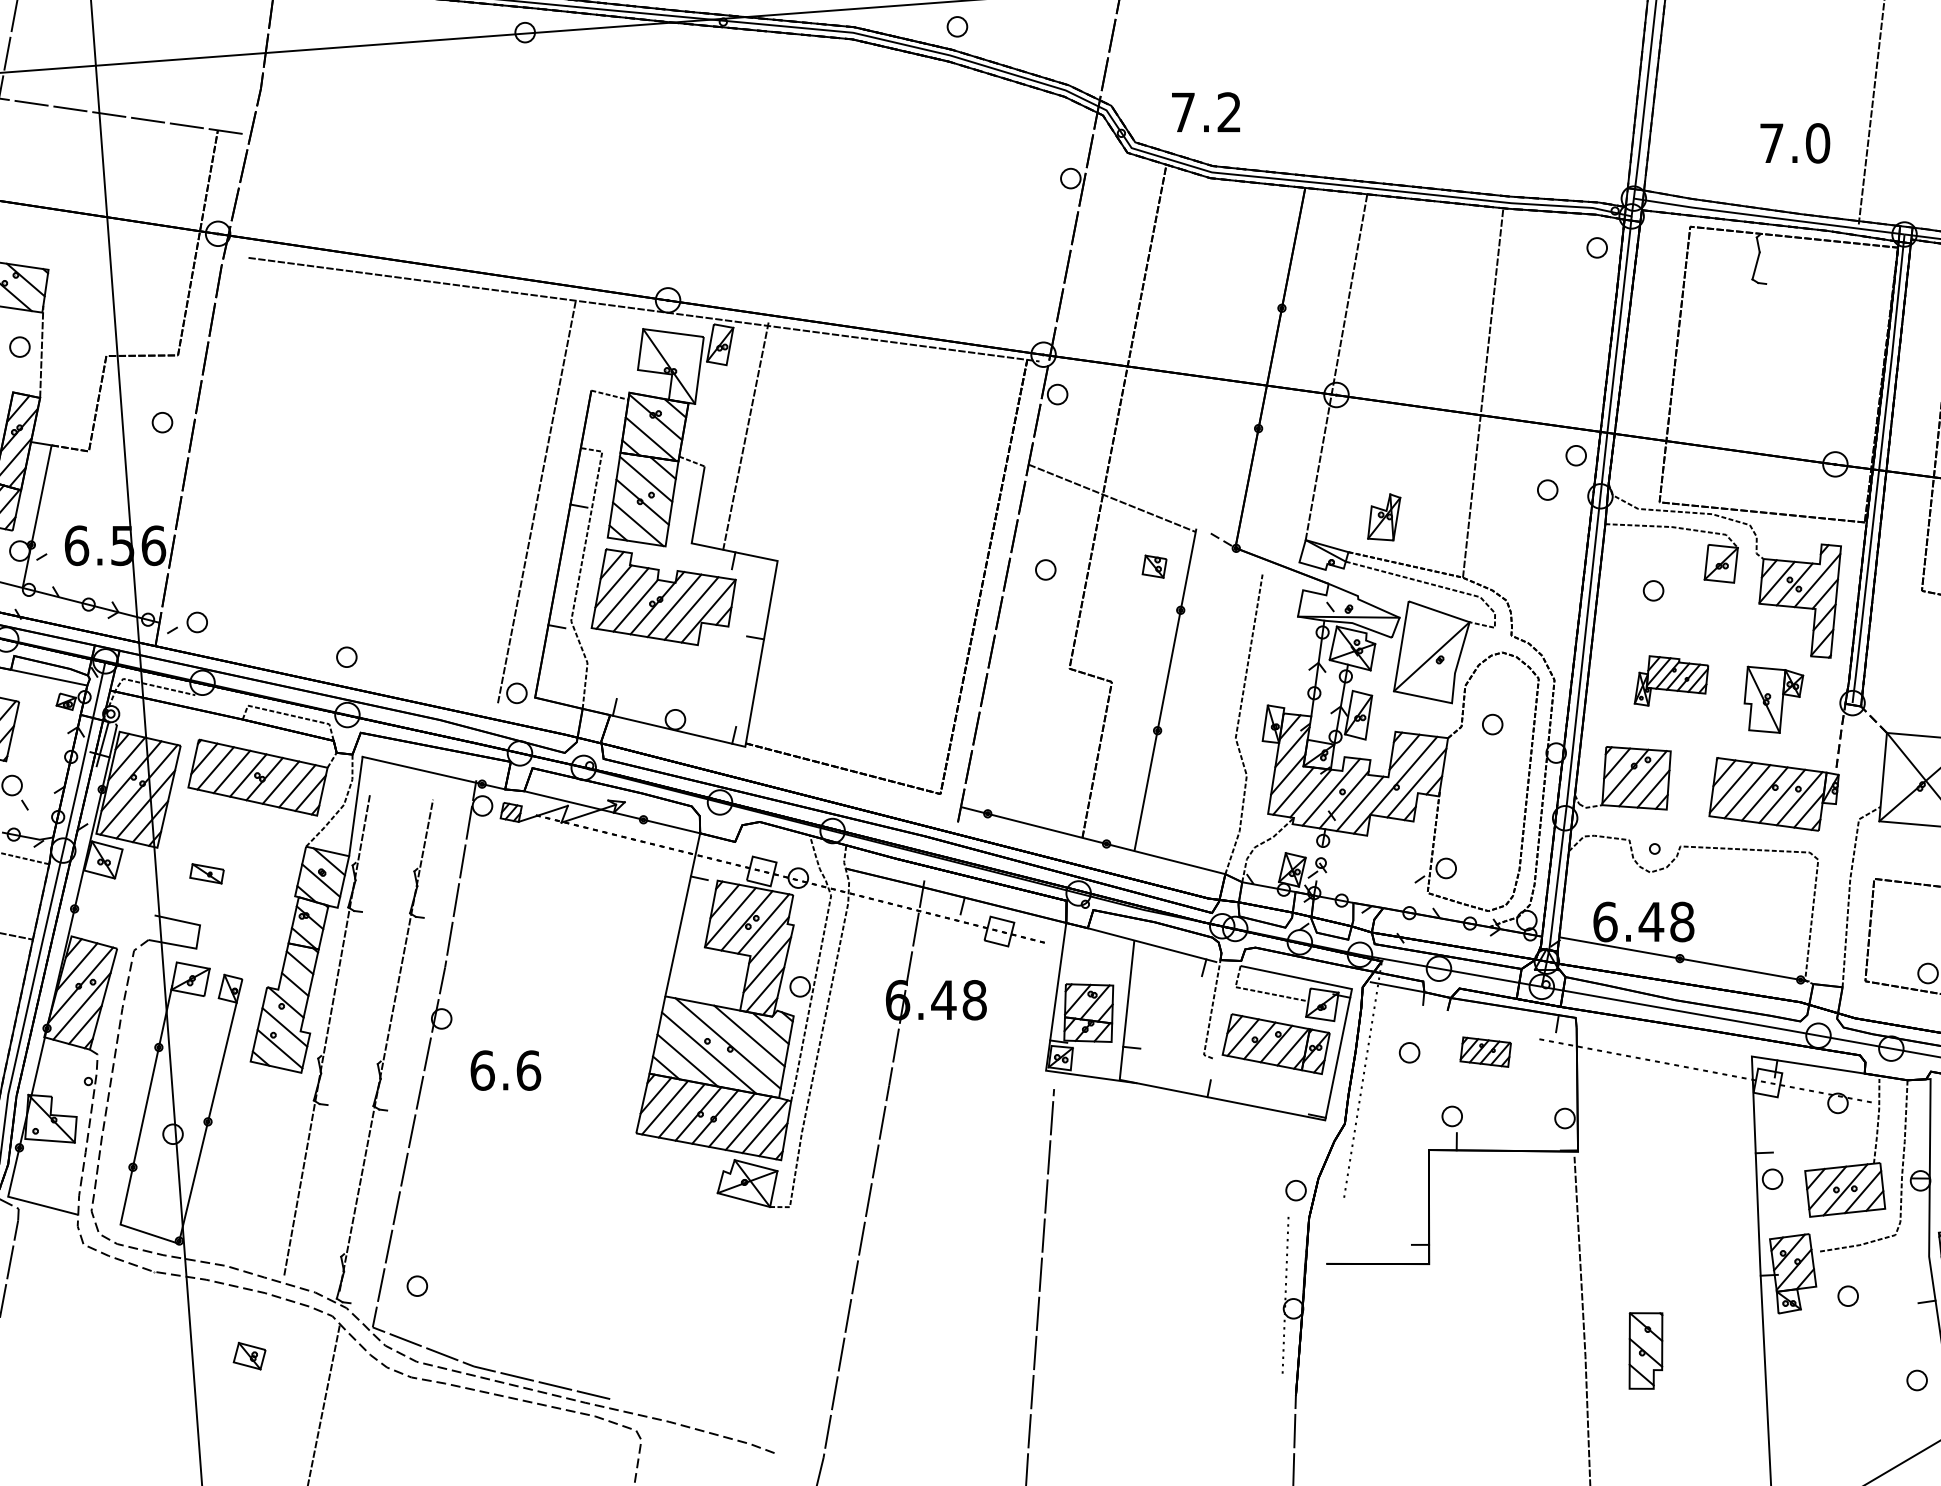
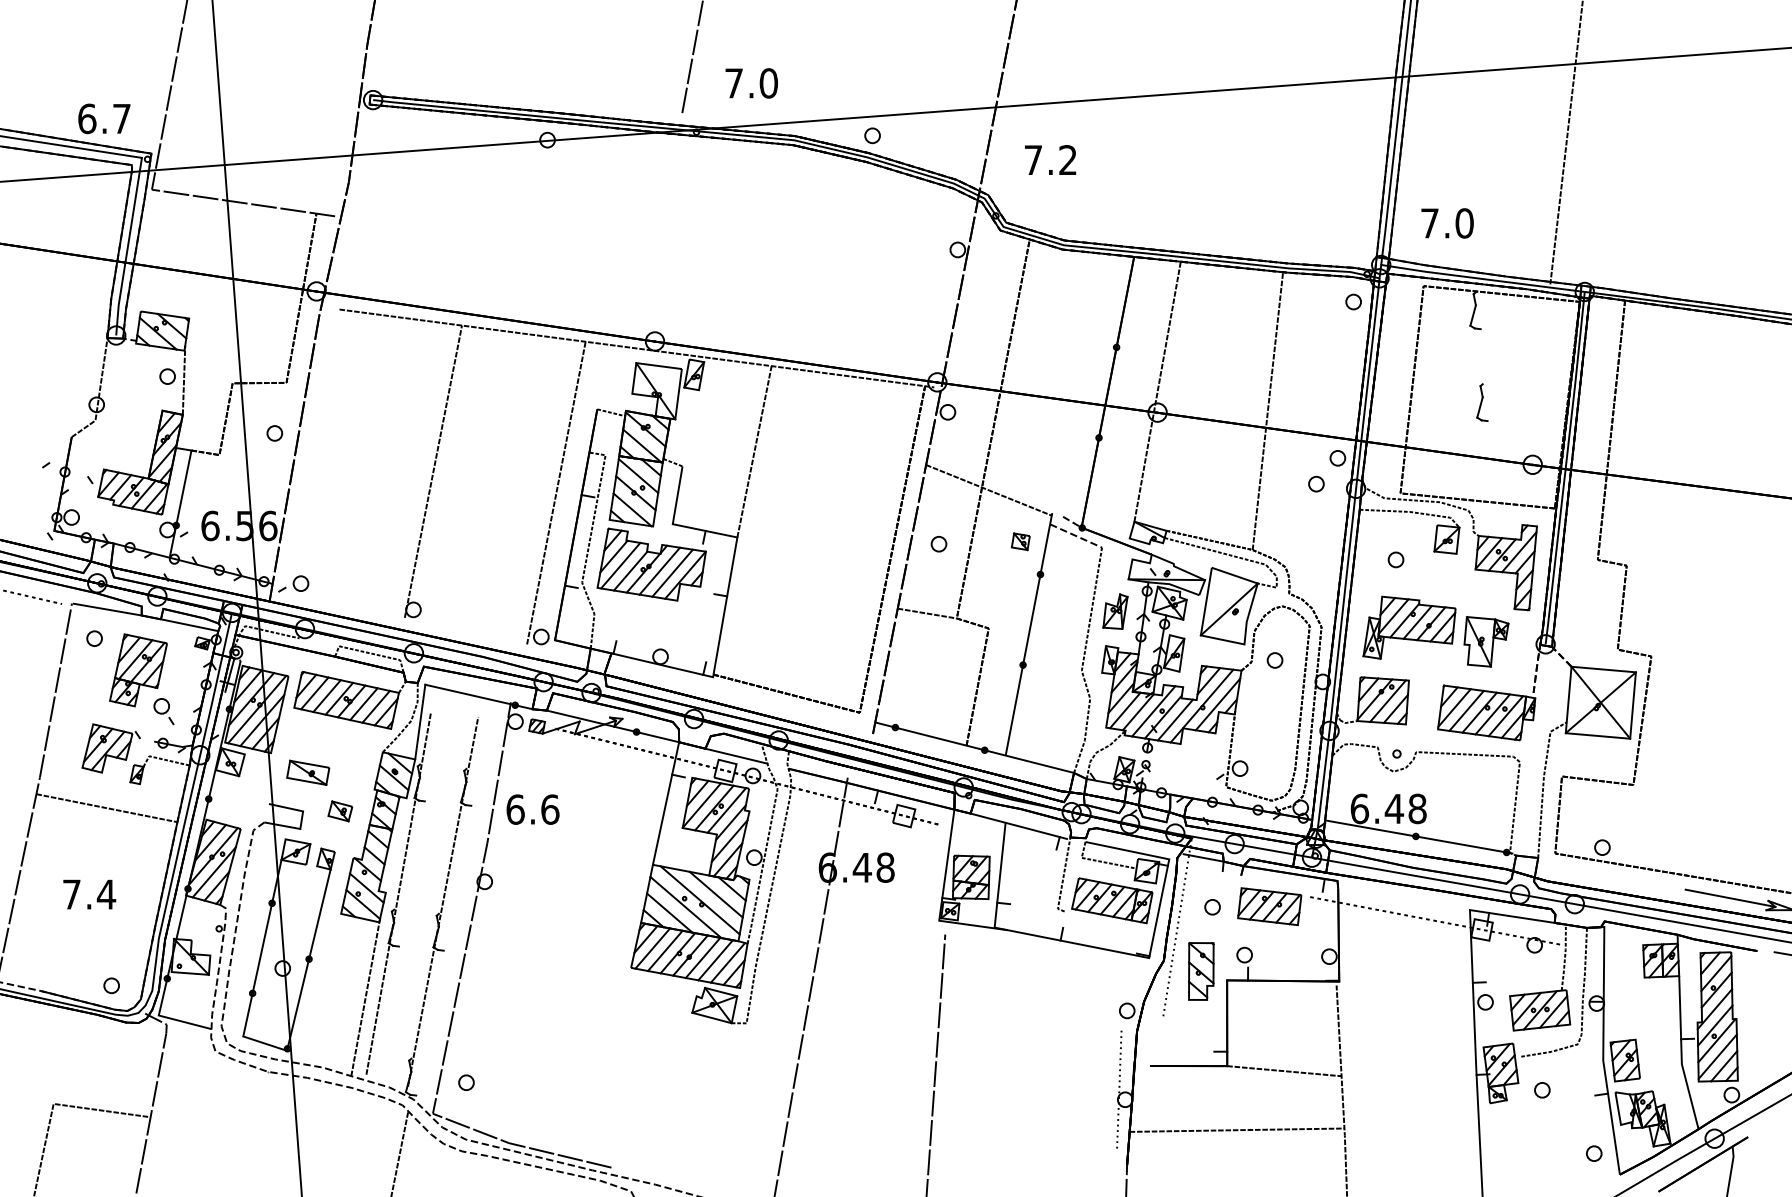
text: (1206, 111) -> (1050, 159), moved
text: (1795, 143) -> (1447, 223), moved
part: (1768, 381) -> (1482, 402), added
line: (745, 436) -> (754, 451), moved
line: (373, 473) -> (433, 471), added
part: (1384, 517) -> (1115, 611), moved
line: (1228, 558) -> (1076, 535), added
line: (1029, 662) -> (926, 613), added
part: (1671, 680) -> (1409, 627), size x1.67
line: (776, 850) -> (736, 755), added
part: (207, 873) -> (308, 772), size x1.67
part: (1485, 1051) -> (1269, 906), size x1.67
text: (505, 1070) -> (532, 809), moved
line: (283, 1172) -> (365, 997), added
line: (1505, 1271) -> (1284, 1071), added
line: (1441, 1348) -> (1236, 1129), added
part: (1646, 1351) -> (1201, 971), moved
part: (249, 1356) -> (340, 811), moved

